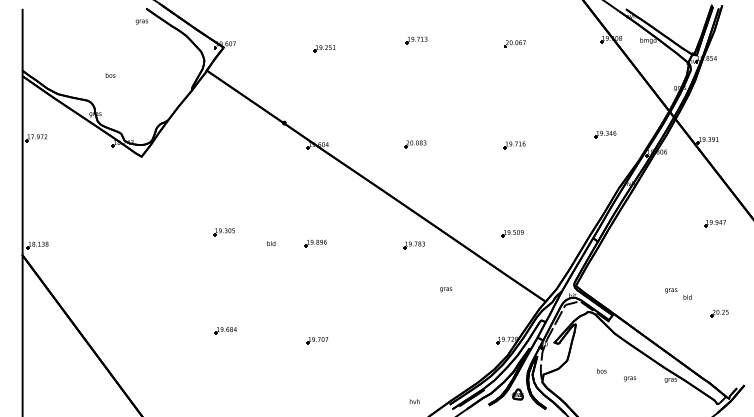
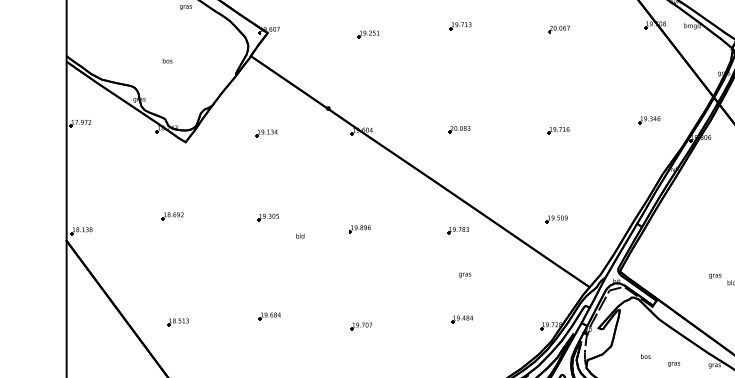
text: (110, 75) -> (167, 61), moved
part: (222, 147) -> (266, 133), added
part: (128, 230) -> (172, 216), added
text: (271, 243) -> (300, 236), moved
text: (446, 289) -> (465, 275), moved
part: (417, 333) -> (461, 319), added
part: (133, 336) -> (177, 322), added

